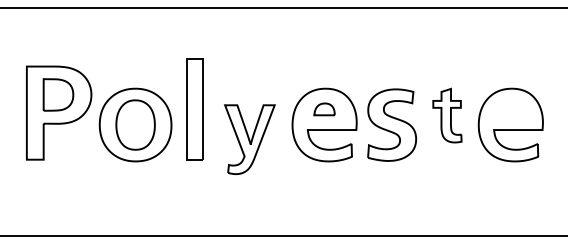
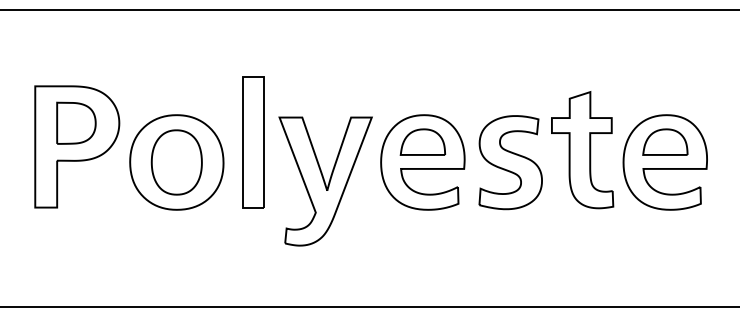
part: (324, 108) -> (422, 141), size x1.67
part: (511, 108) -> (665, 141), added
part: (447, 115) -> (582, 150), size x1.67
part: (249, 139) -> (325, 181), size x1.43

